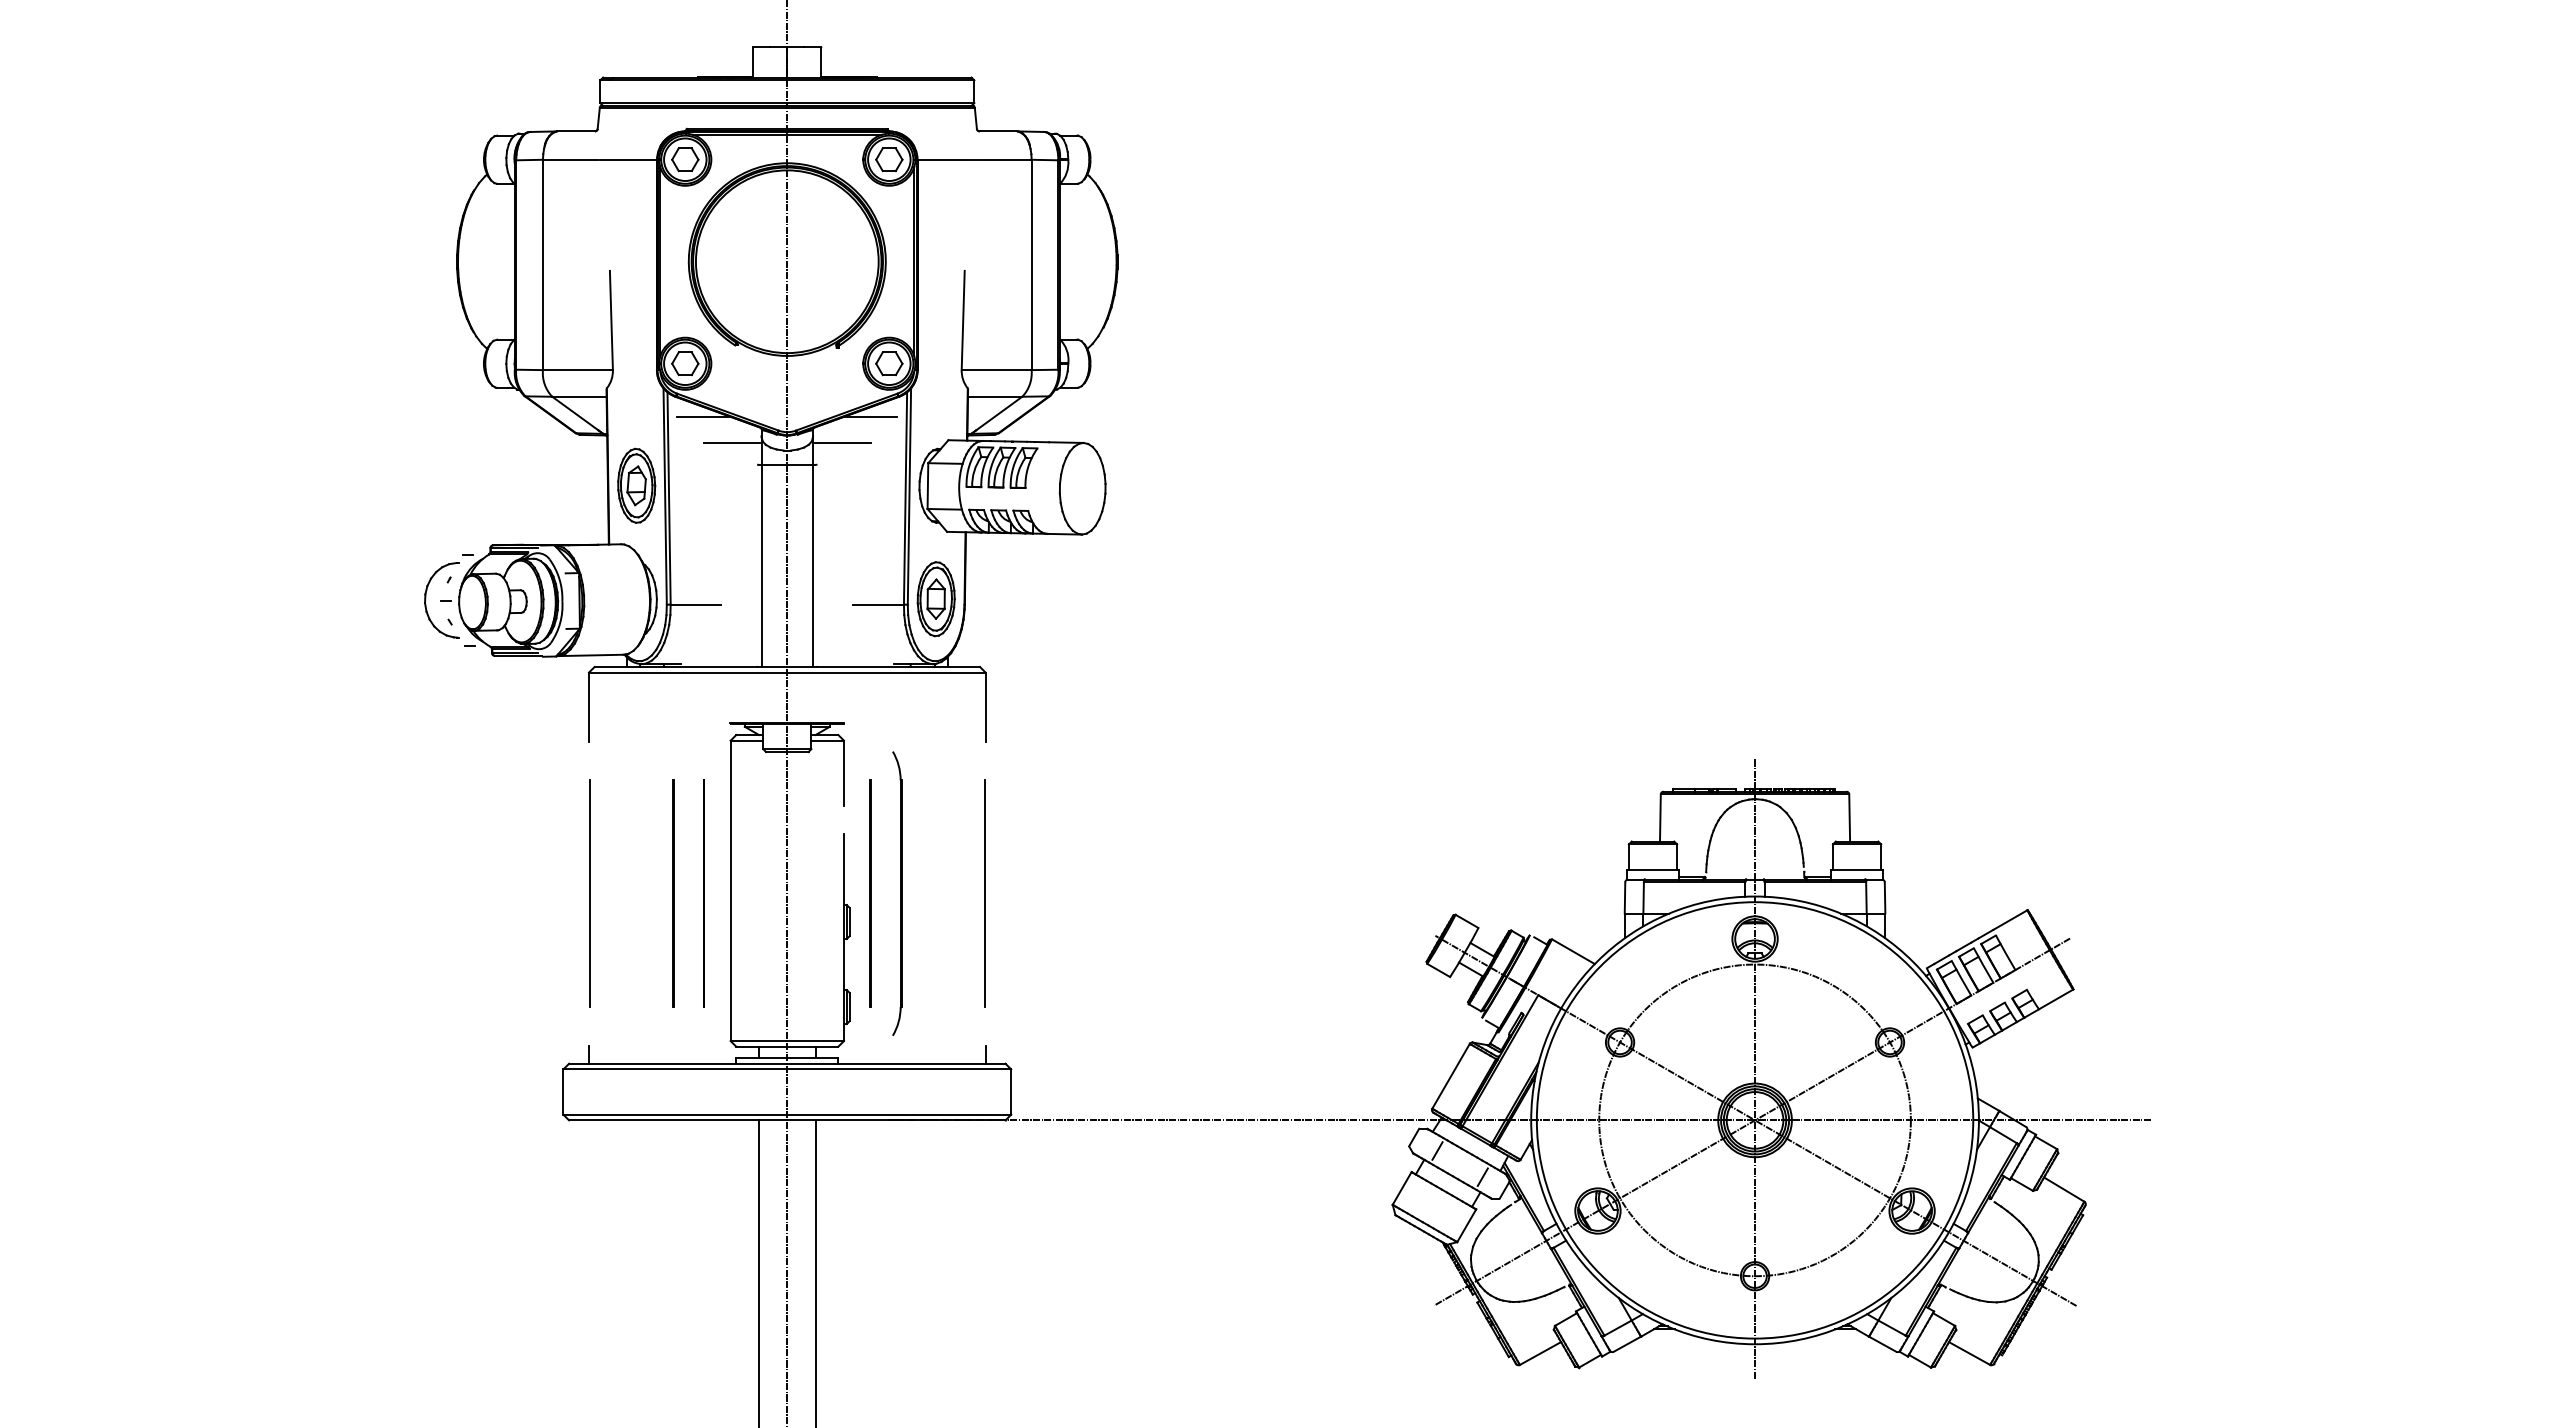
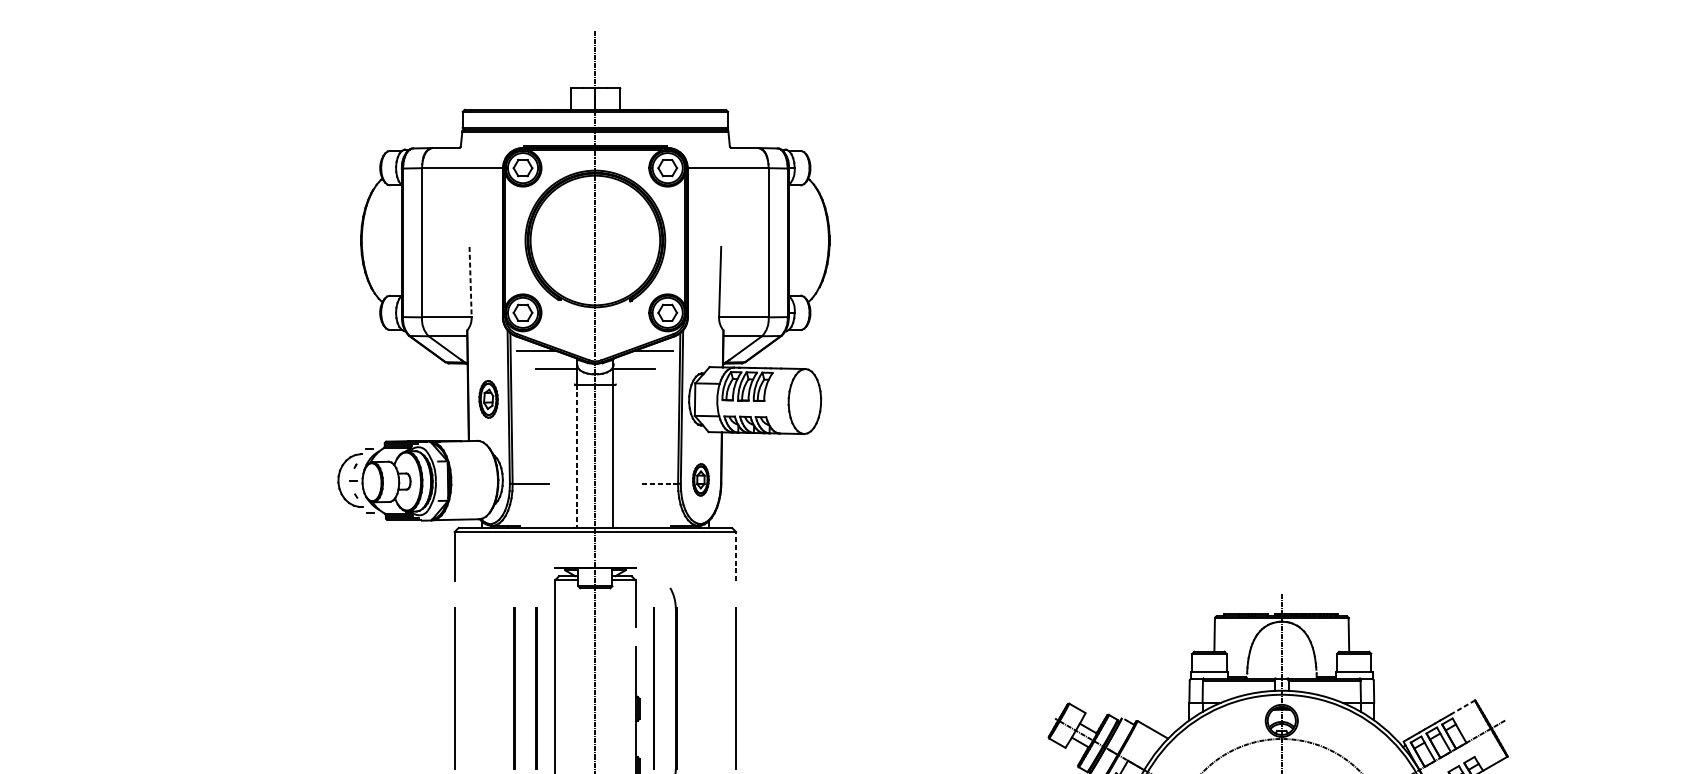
line: (611, 320) -> (470, 282), solid -> dashed
part: (636, 485) -> (488, 399), size x0.7
line: (761, 566) -> (577, 456), solid -> dashed
part: (935, 599) -> (700, 480), size x0.6
line: (879, 604) -> (660, 483), solid -> dashed
line: (985, 707) -> (735, 556), solid -> dashed
line: (2010, 920) -> (1462, 707), solid -> dashed

